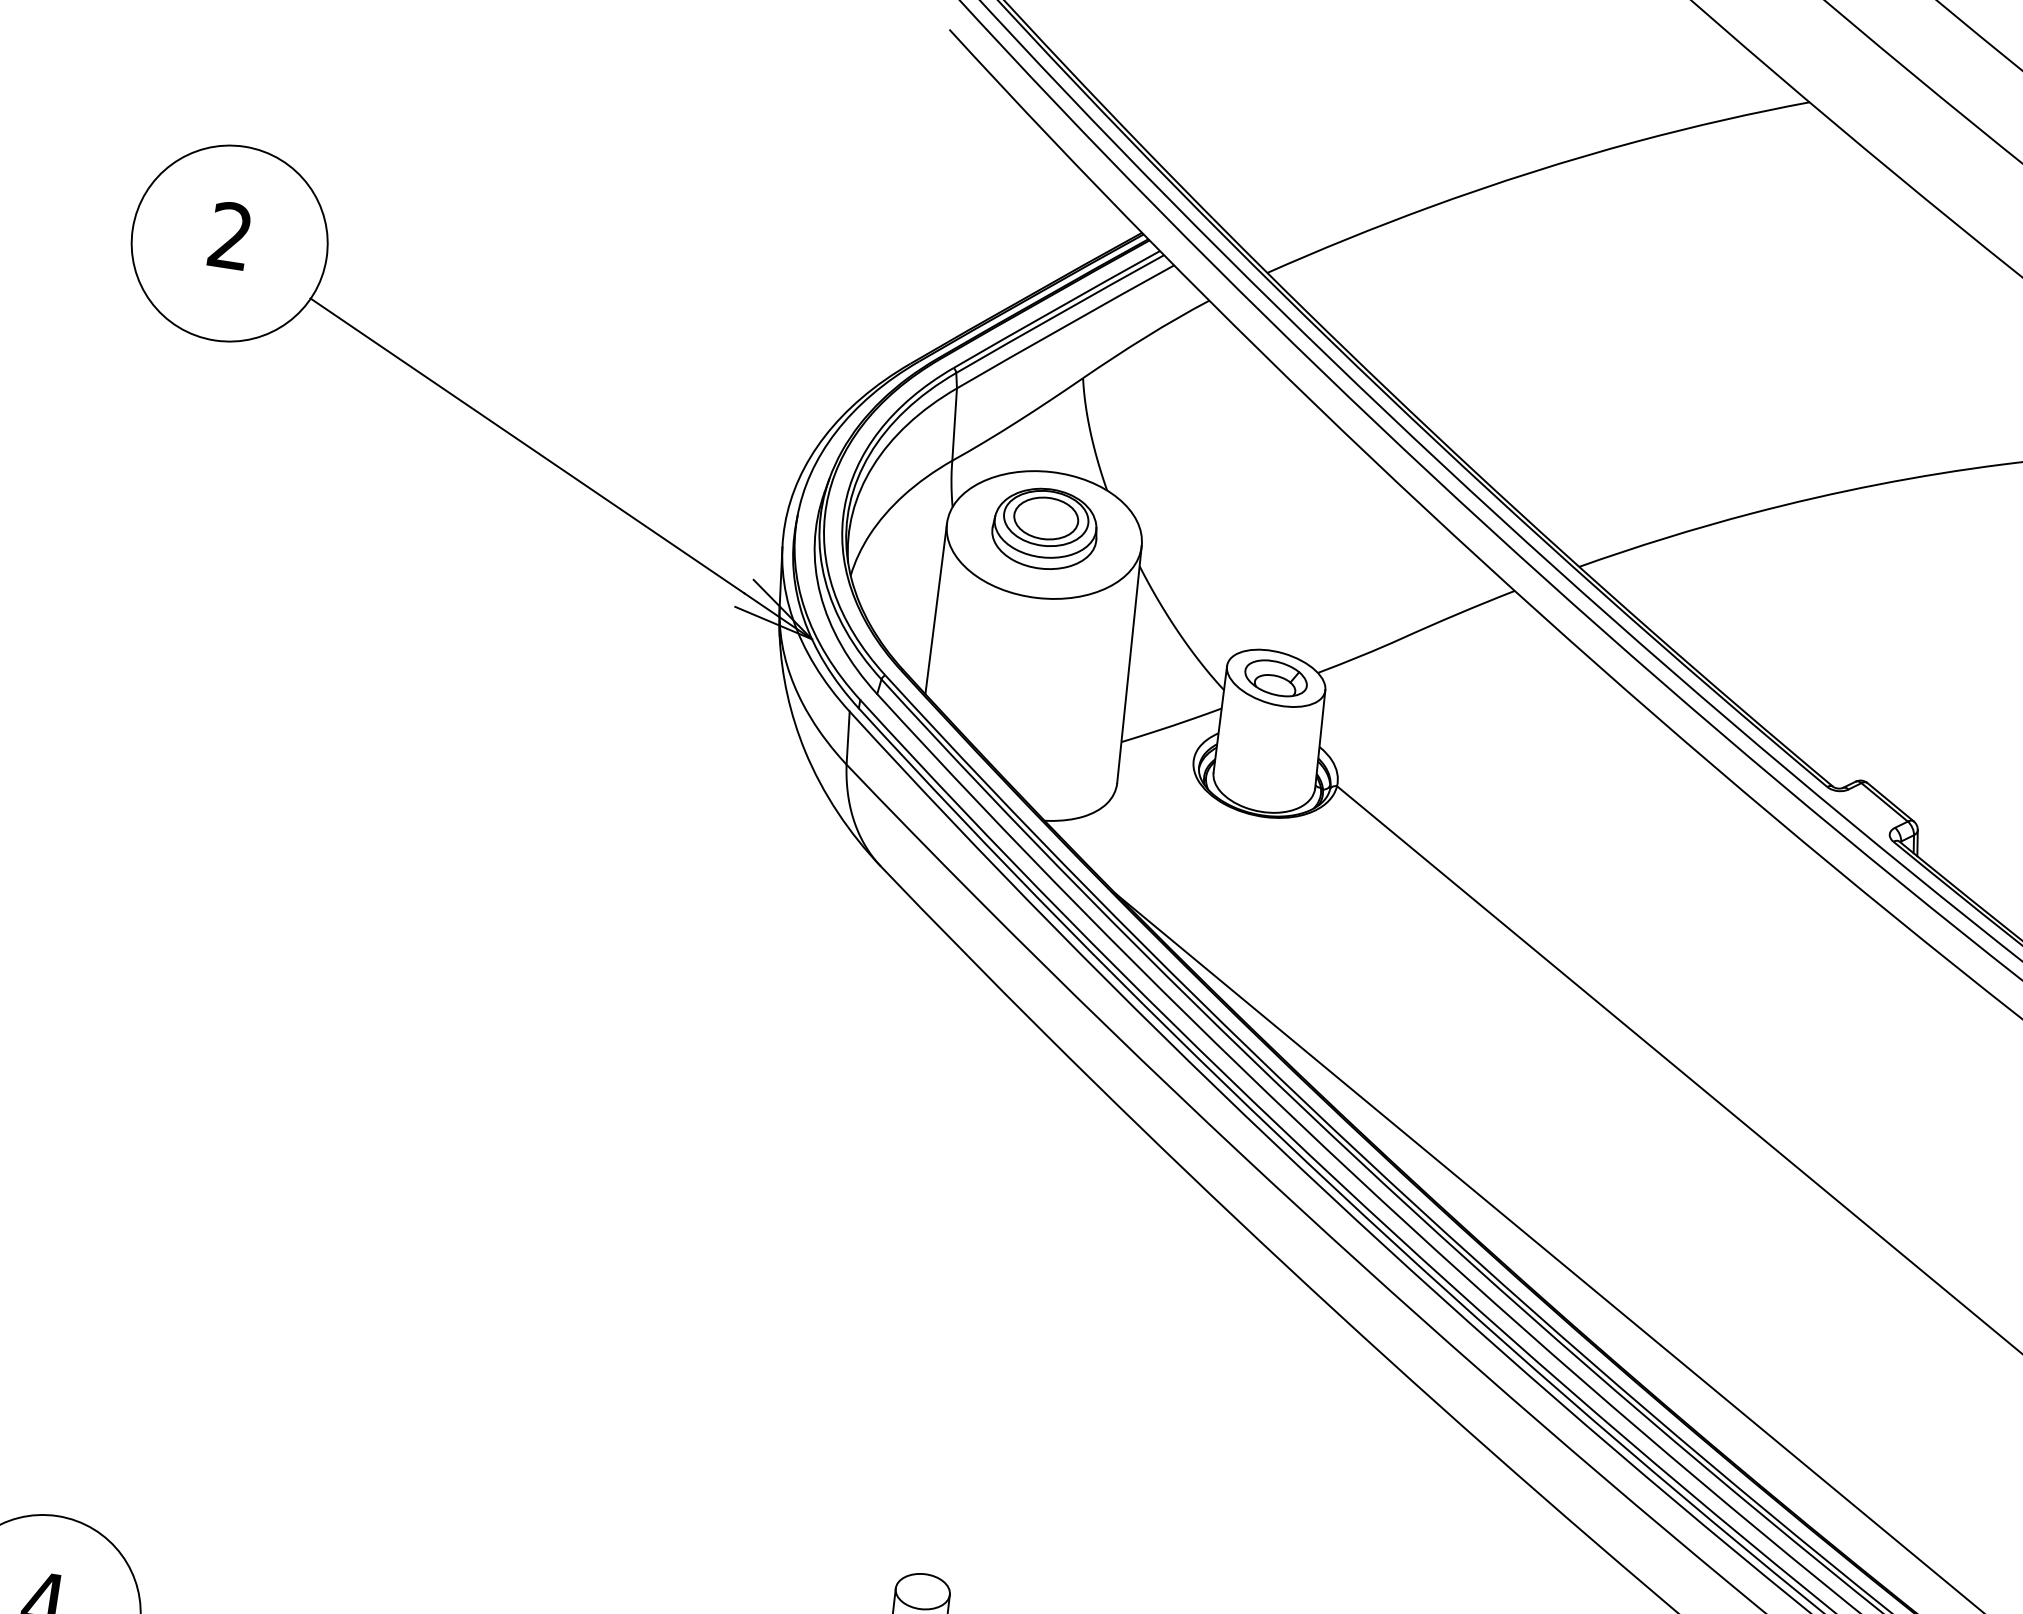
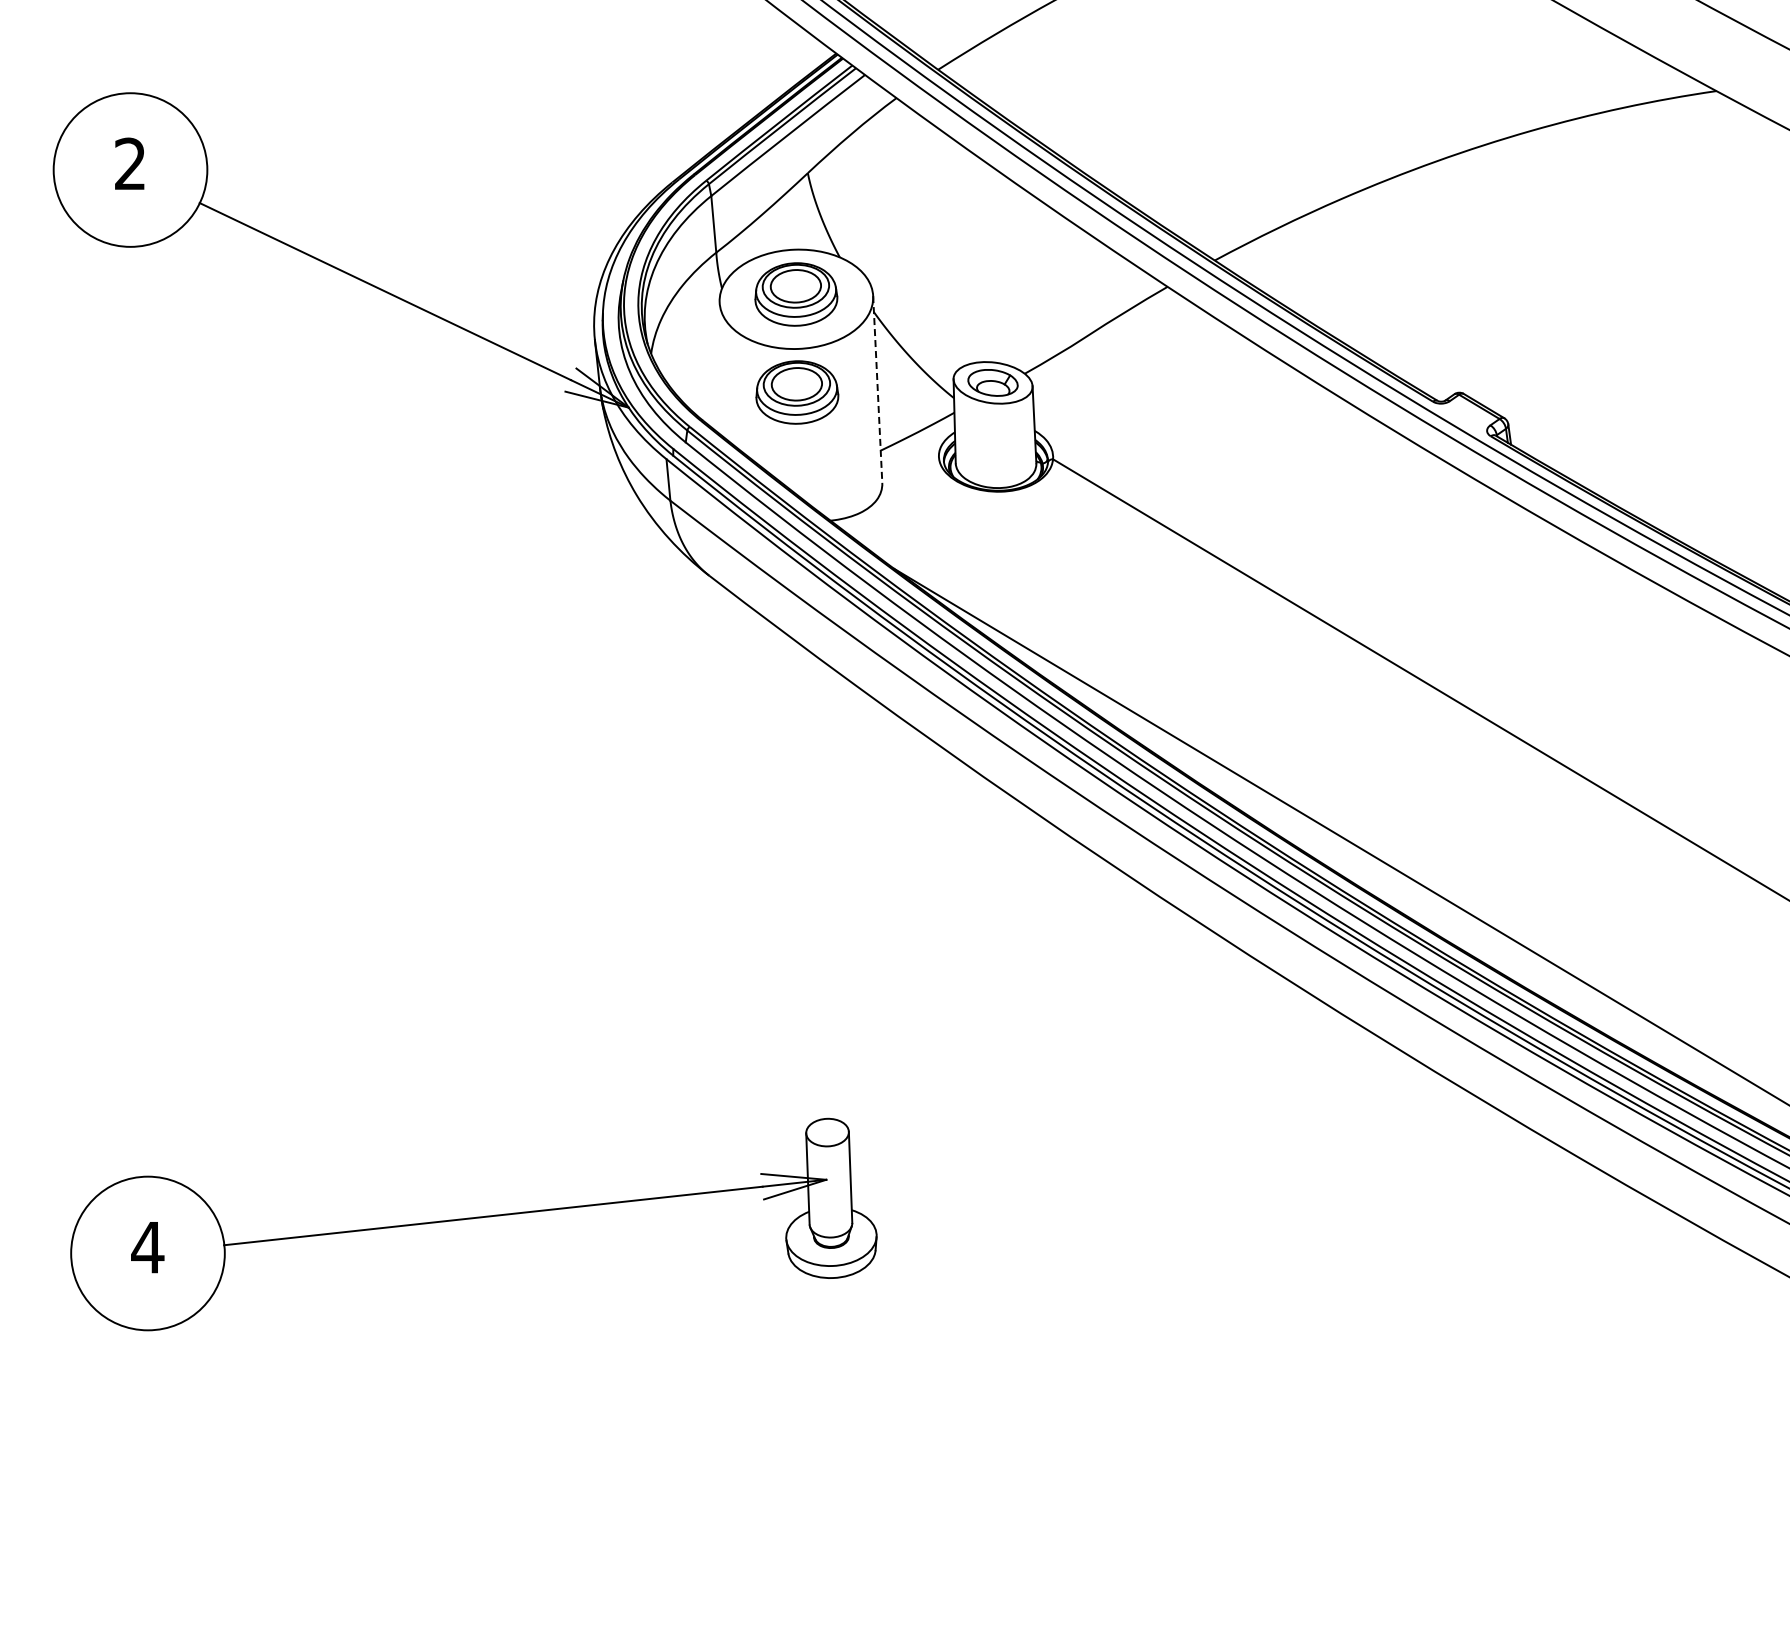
line: (936, 607) -> (721, 368), removed
part: (1027, 652) -> (797, 392), added
line: (1129, 664) -> (877, 389), solid -> dashed

